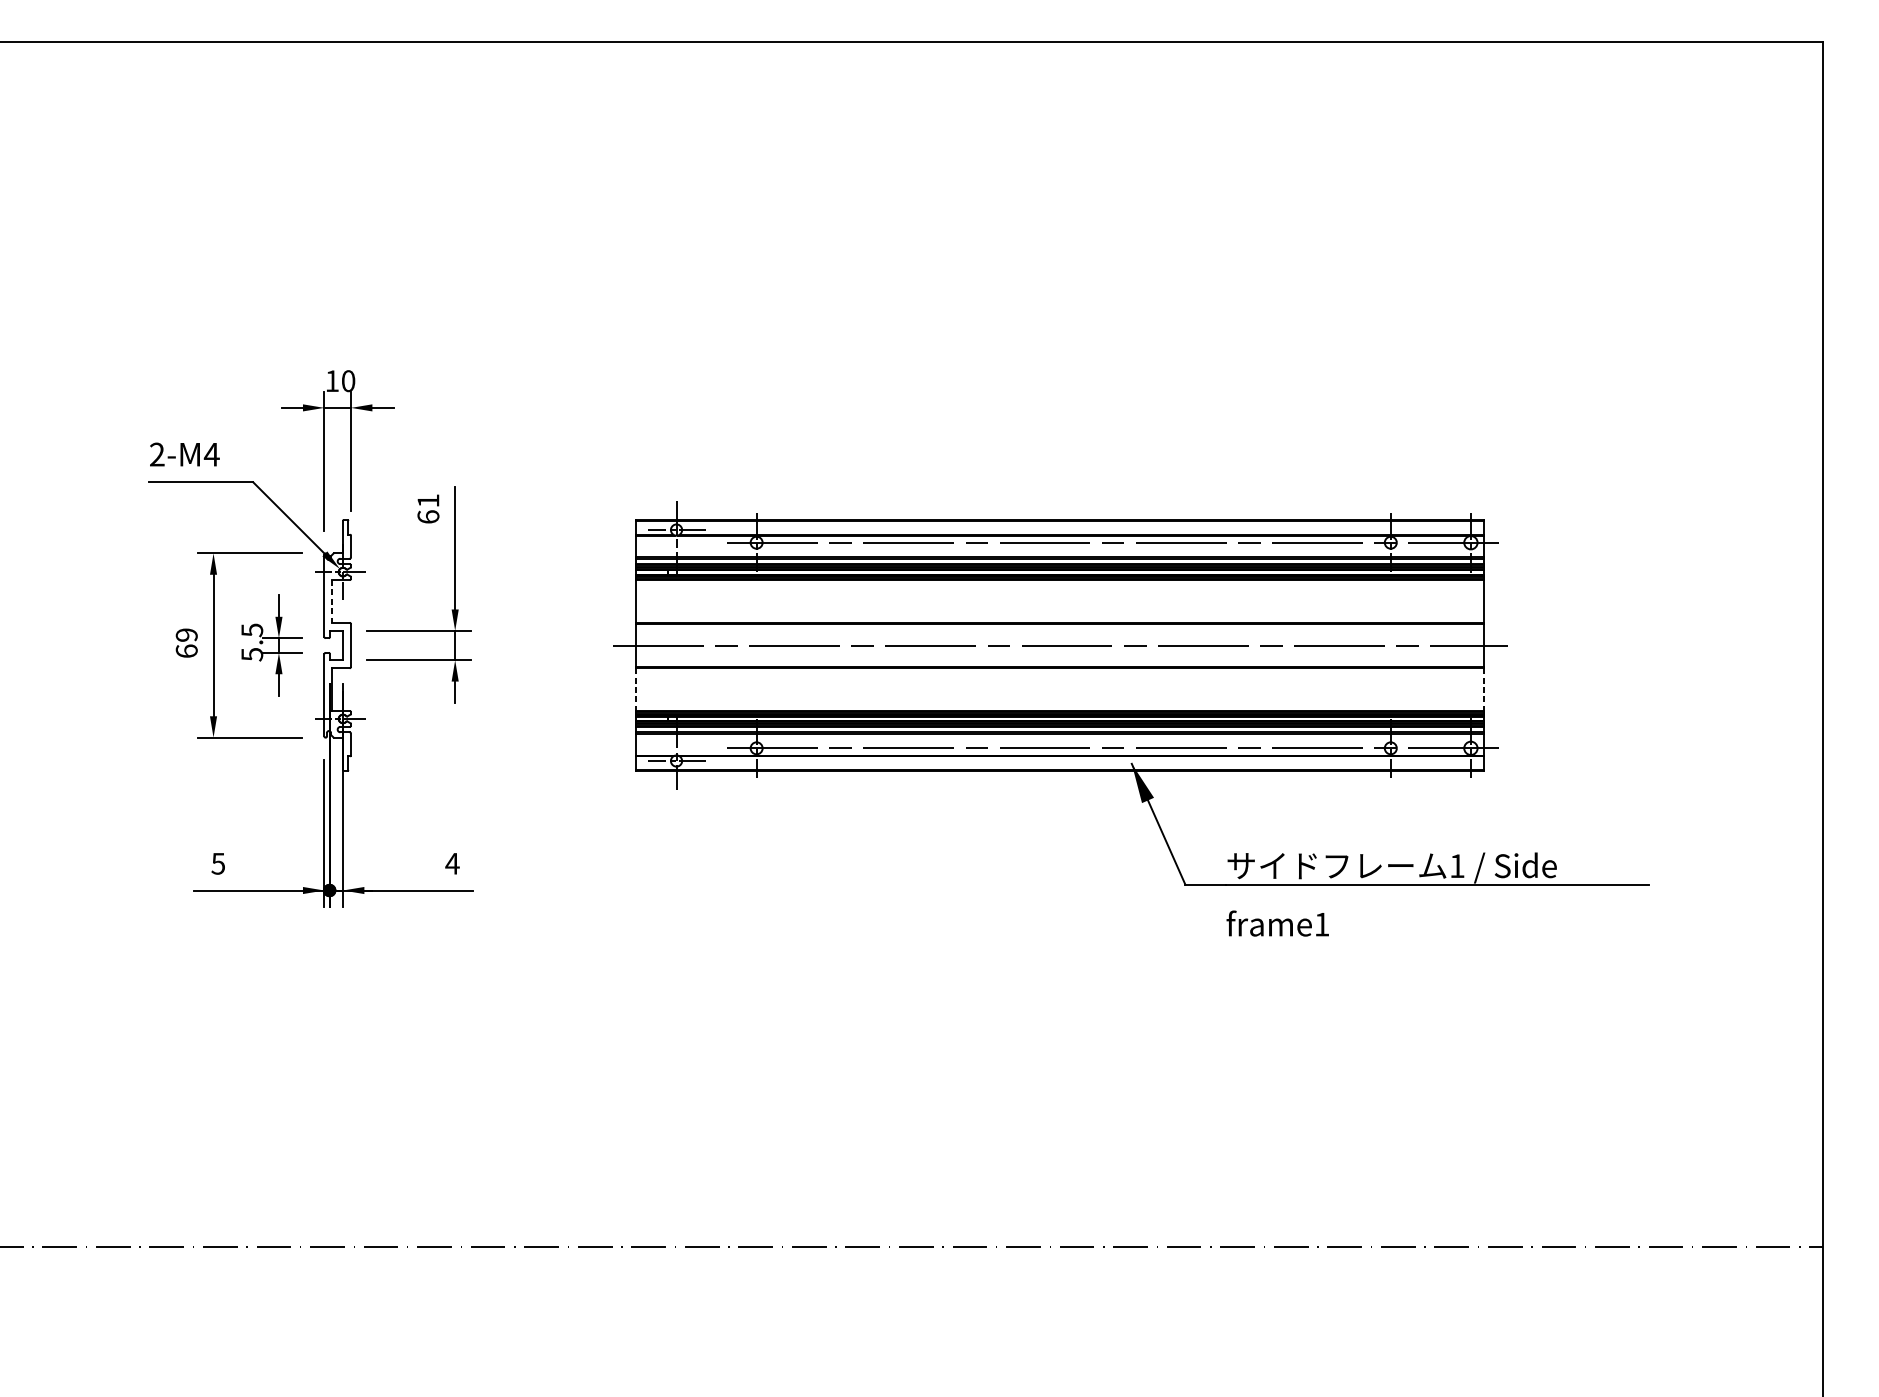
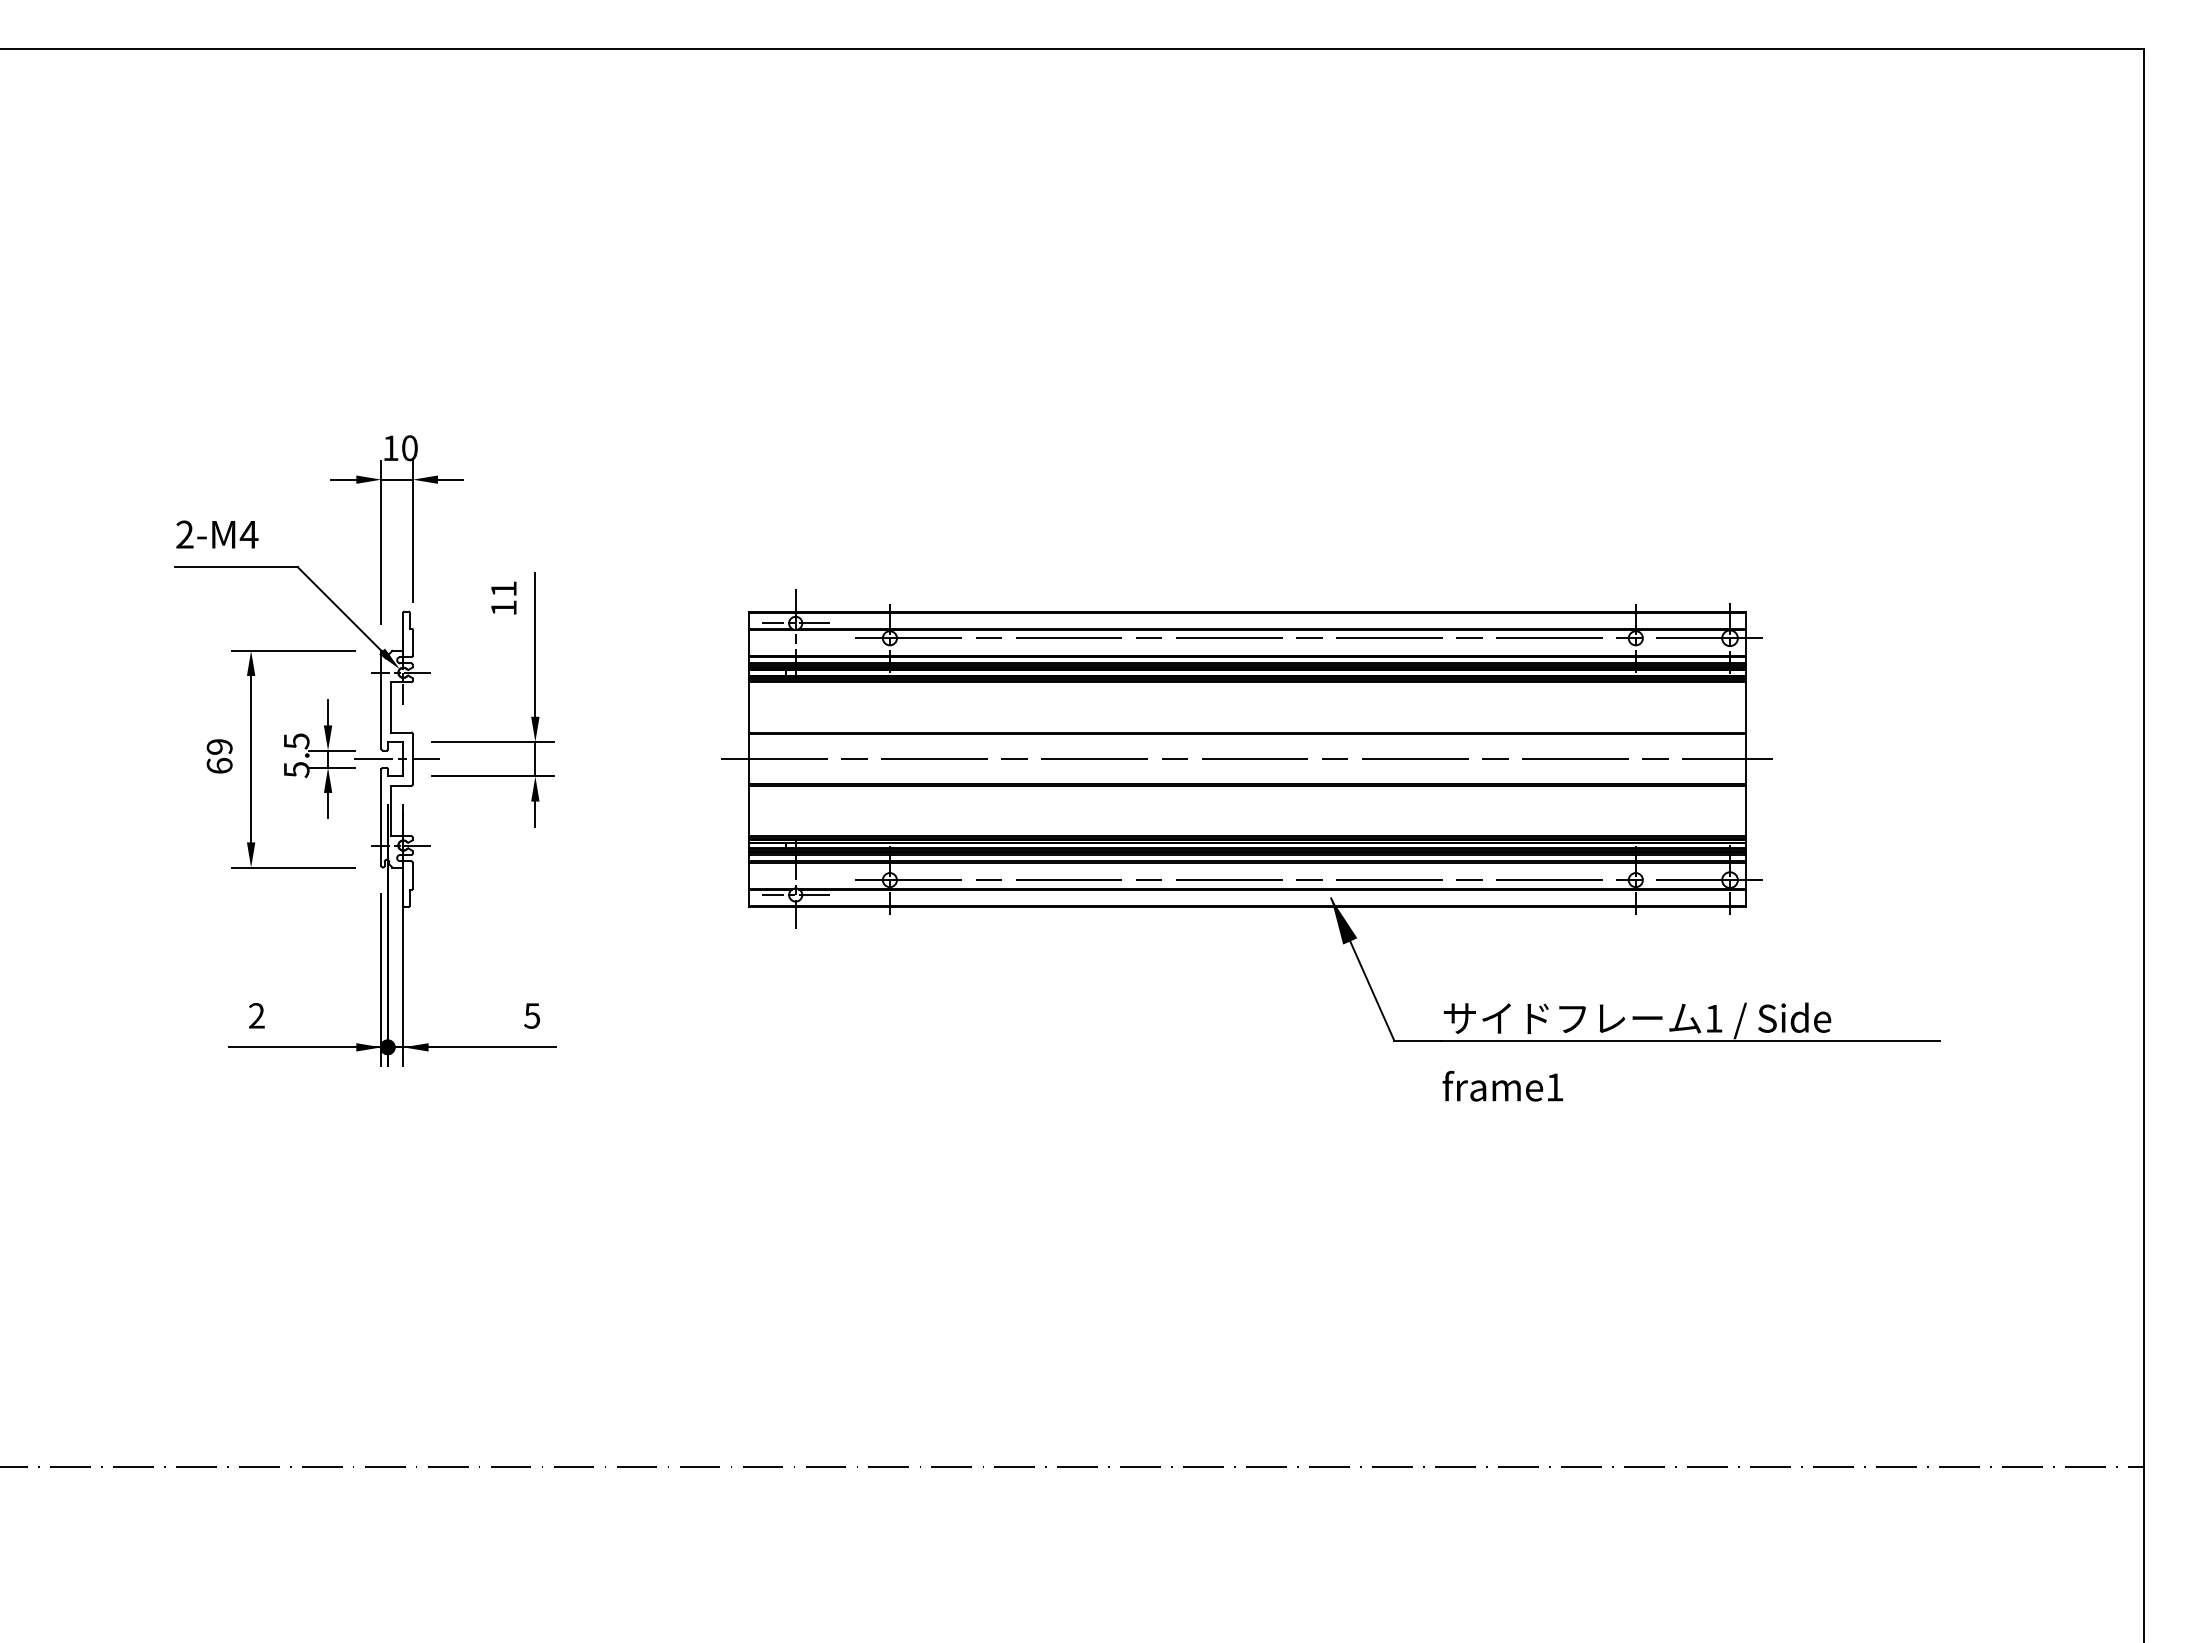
text: (428, 516) -> (503, 607), 61 -> 11
line: (332, 601) -> (390, 707), dashed -> solid
line: (337, 645) -> (396, 759), added
line: (636, 689) -> (748, 811), dashed -> solid
line: (1484, 689) -> (1745, 811), dashed -> solid
text: (218, 863) -> (256, 1015), 5 -> 2
text: (451, 863) -> (531, 1015), 4 -> 5

